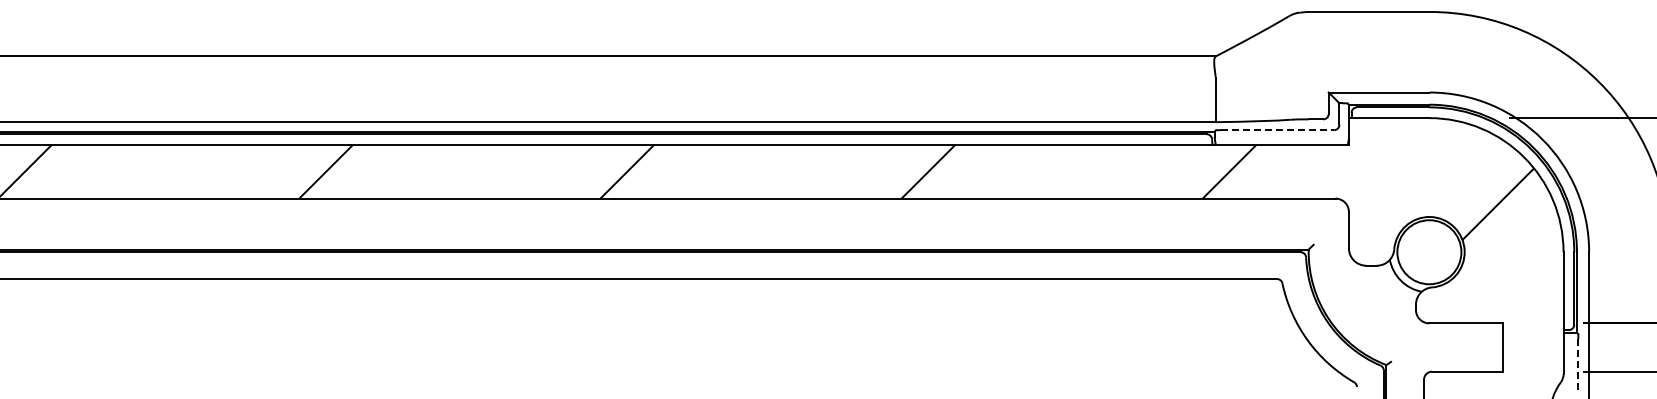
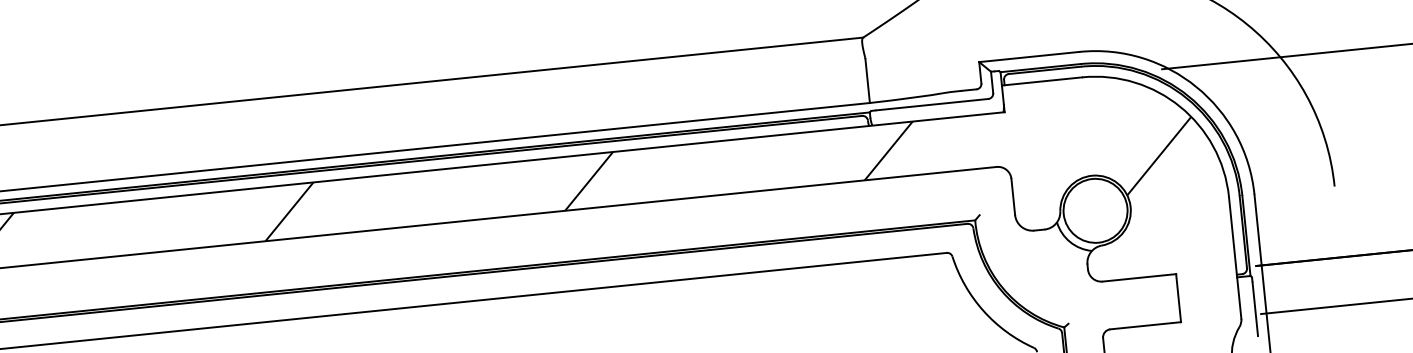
line: (1278, 130) -> (933, 104), dashed -> solid
line: (1578, 366) -> (1255, 309), dashed -> solid

